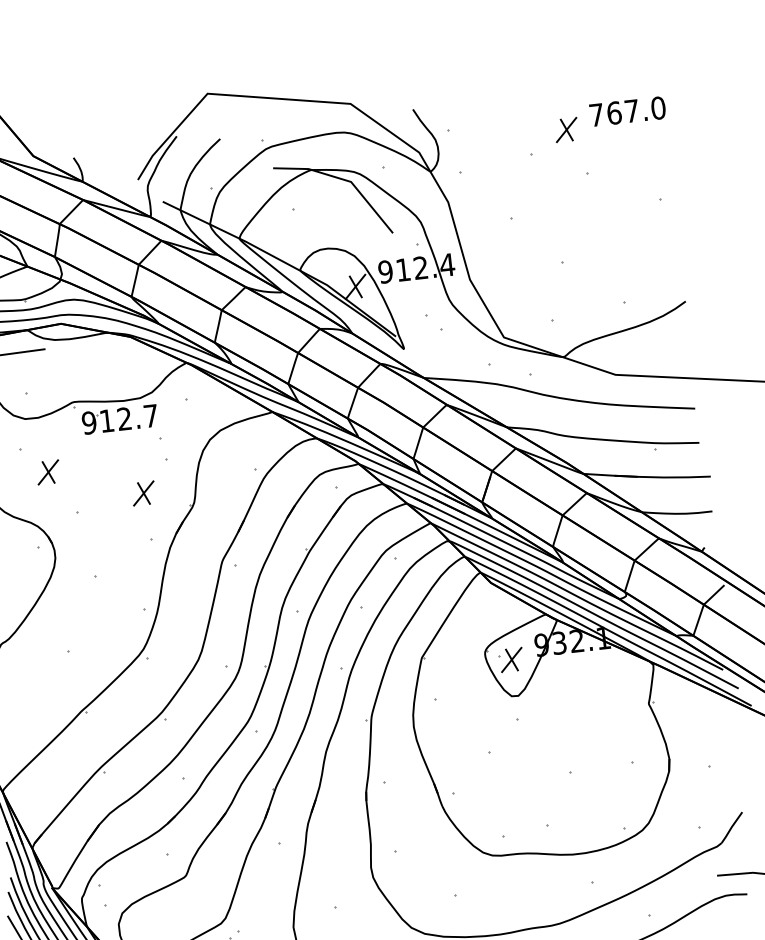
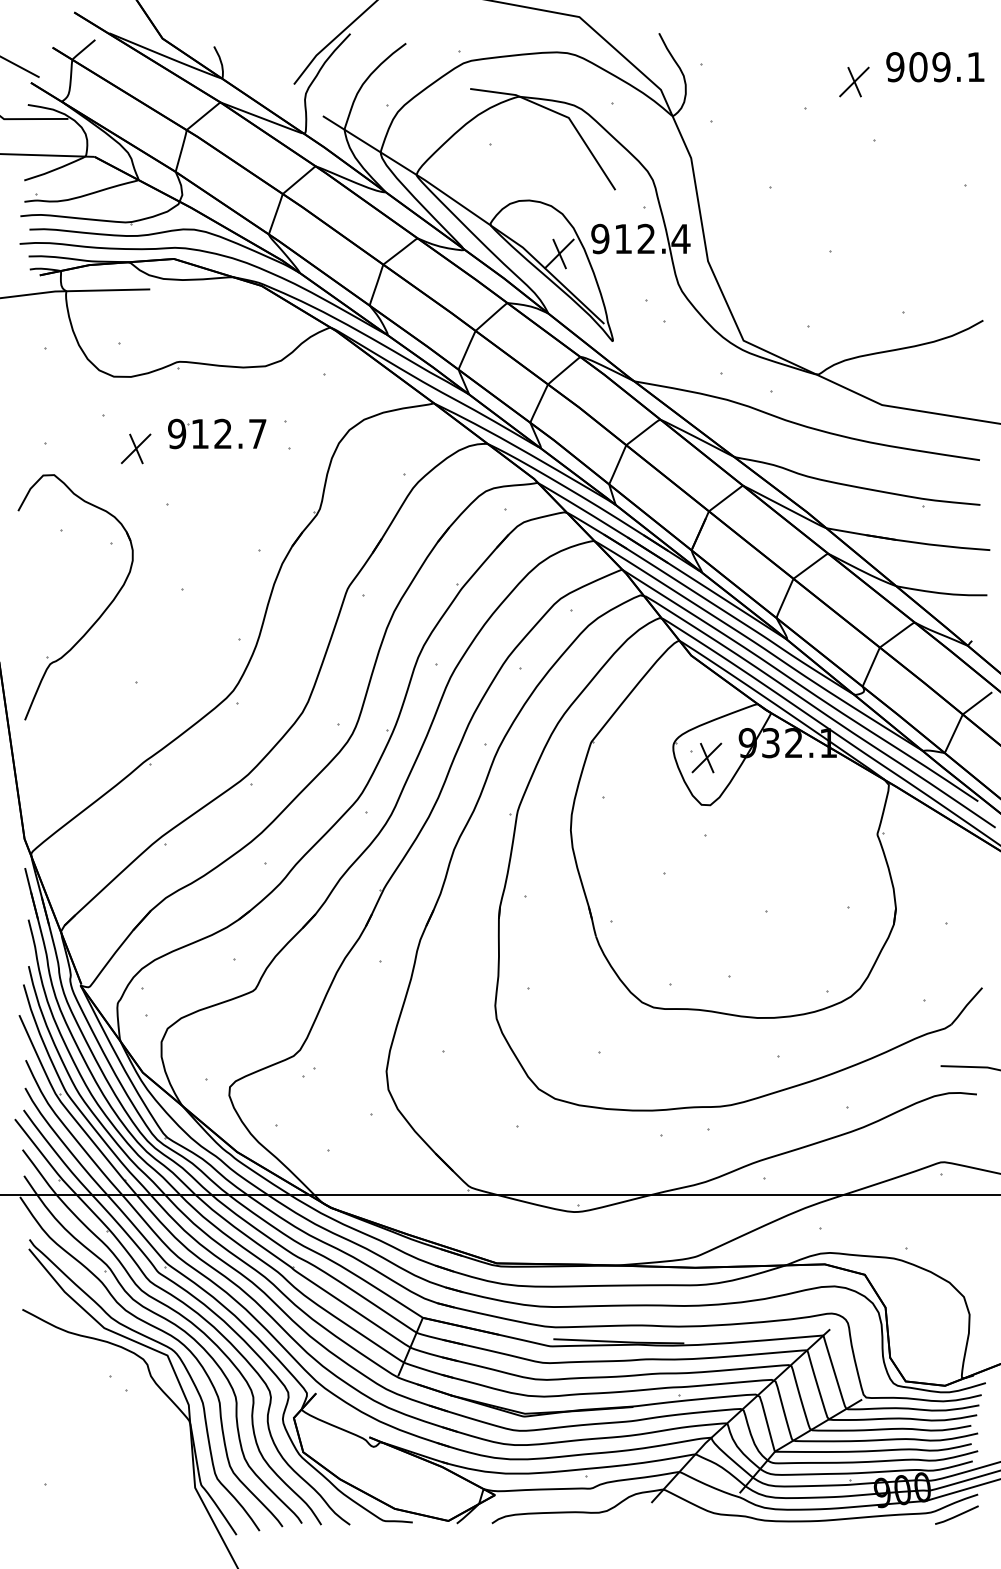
text: (627, 111) -> (935, 67), 767.0 -> 909.1
part: (120, 419) -> (217, 433), moved
part: (144, 493) -> (256, 489), removed

